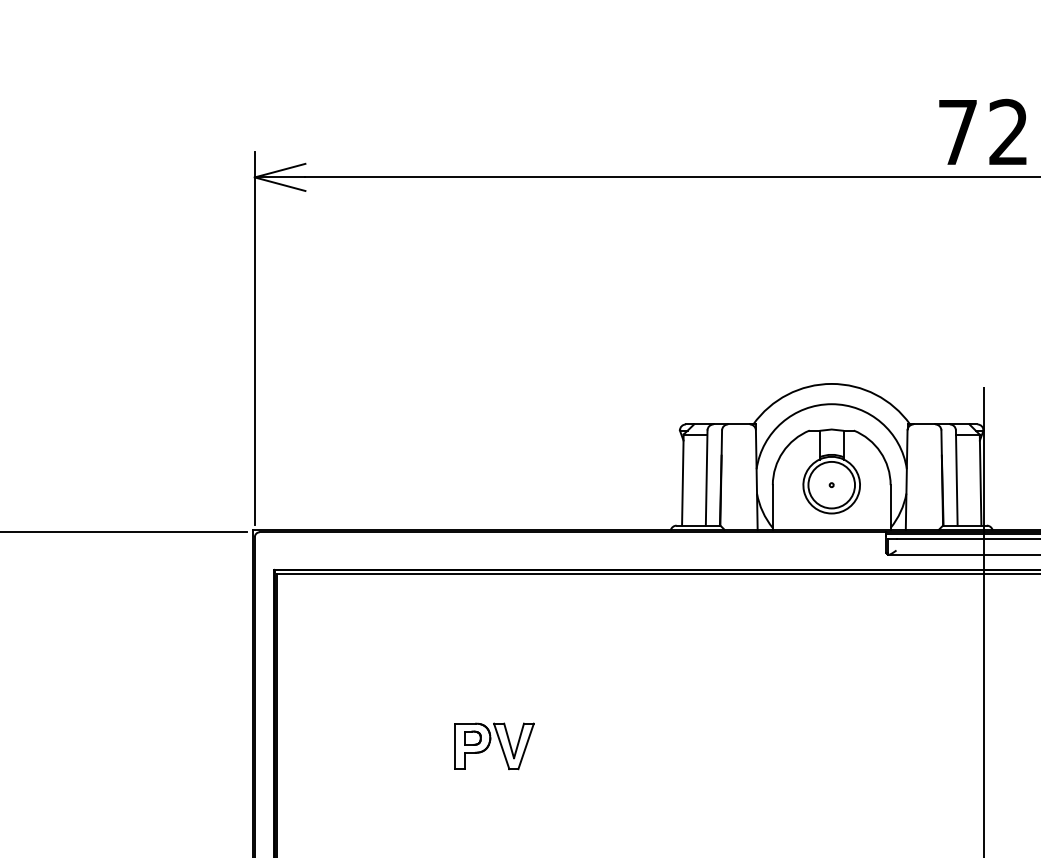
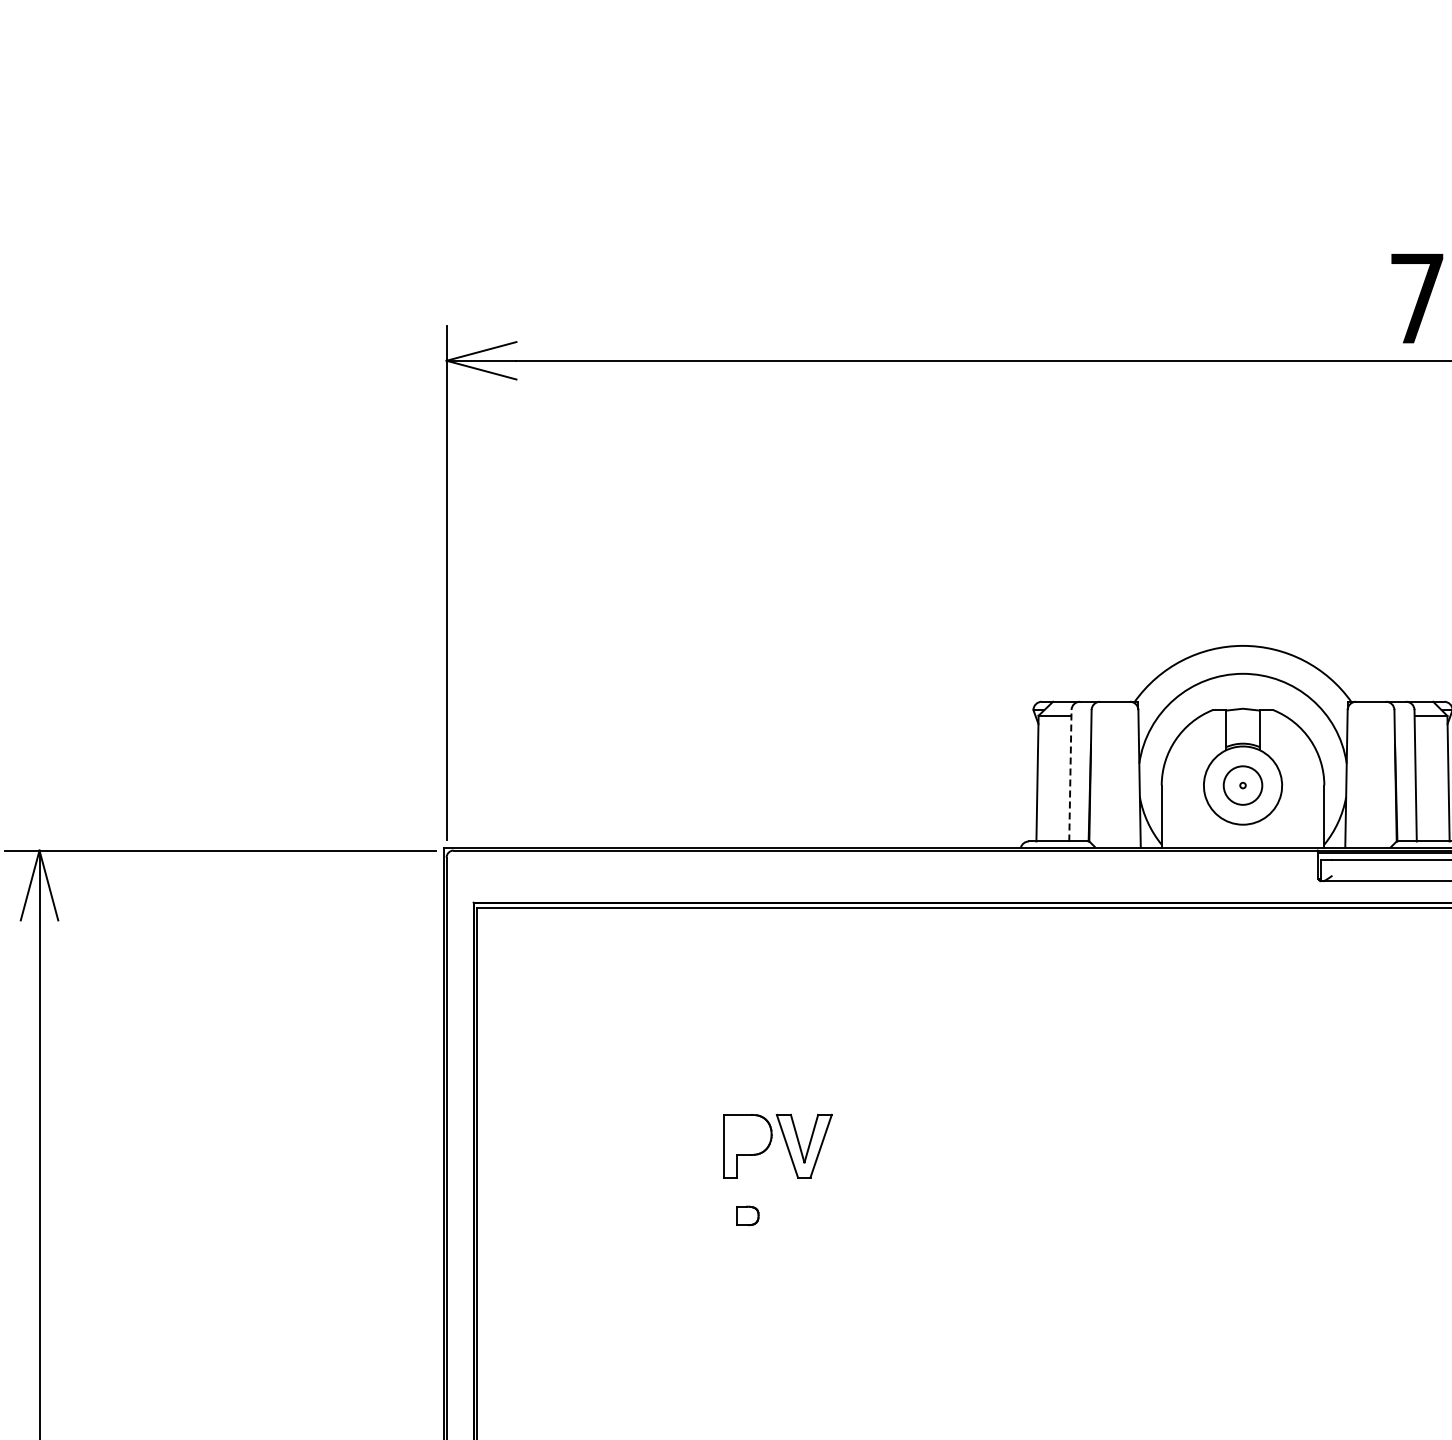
line: (706, 477) -> (1070, 775), solid -> dashed
circle: (831, 485) -> (1242, 785), size x0.6
part: (472, 737) -> (747, 1215), moved

